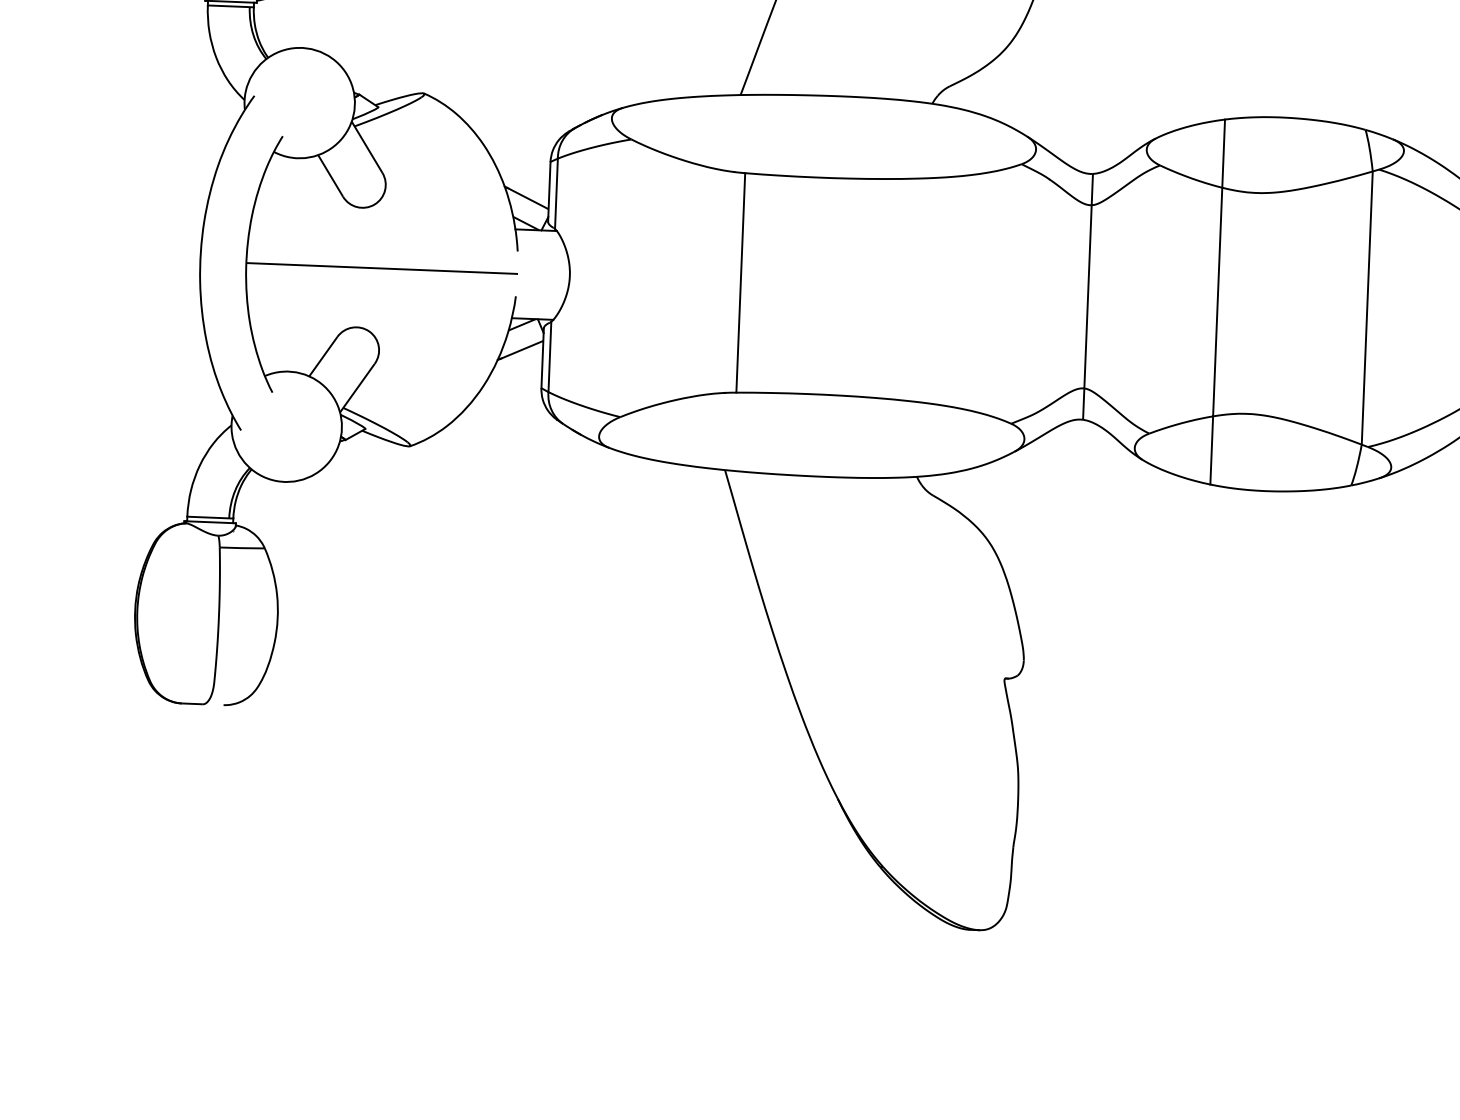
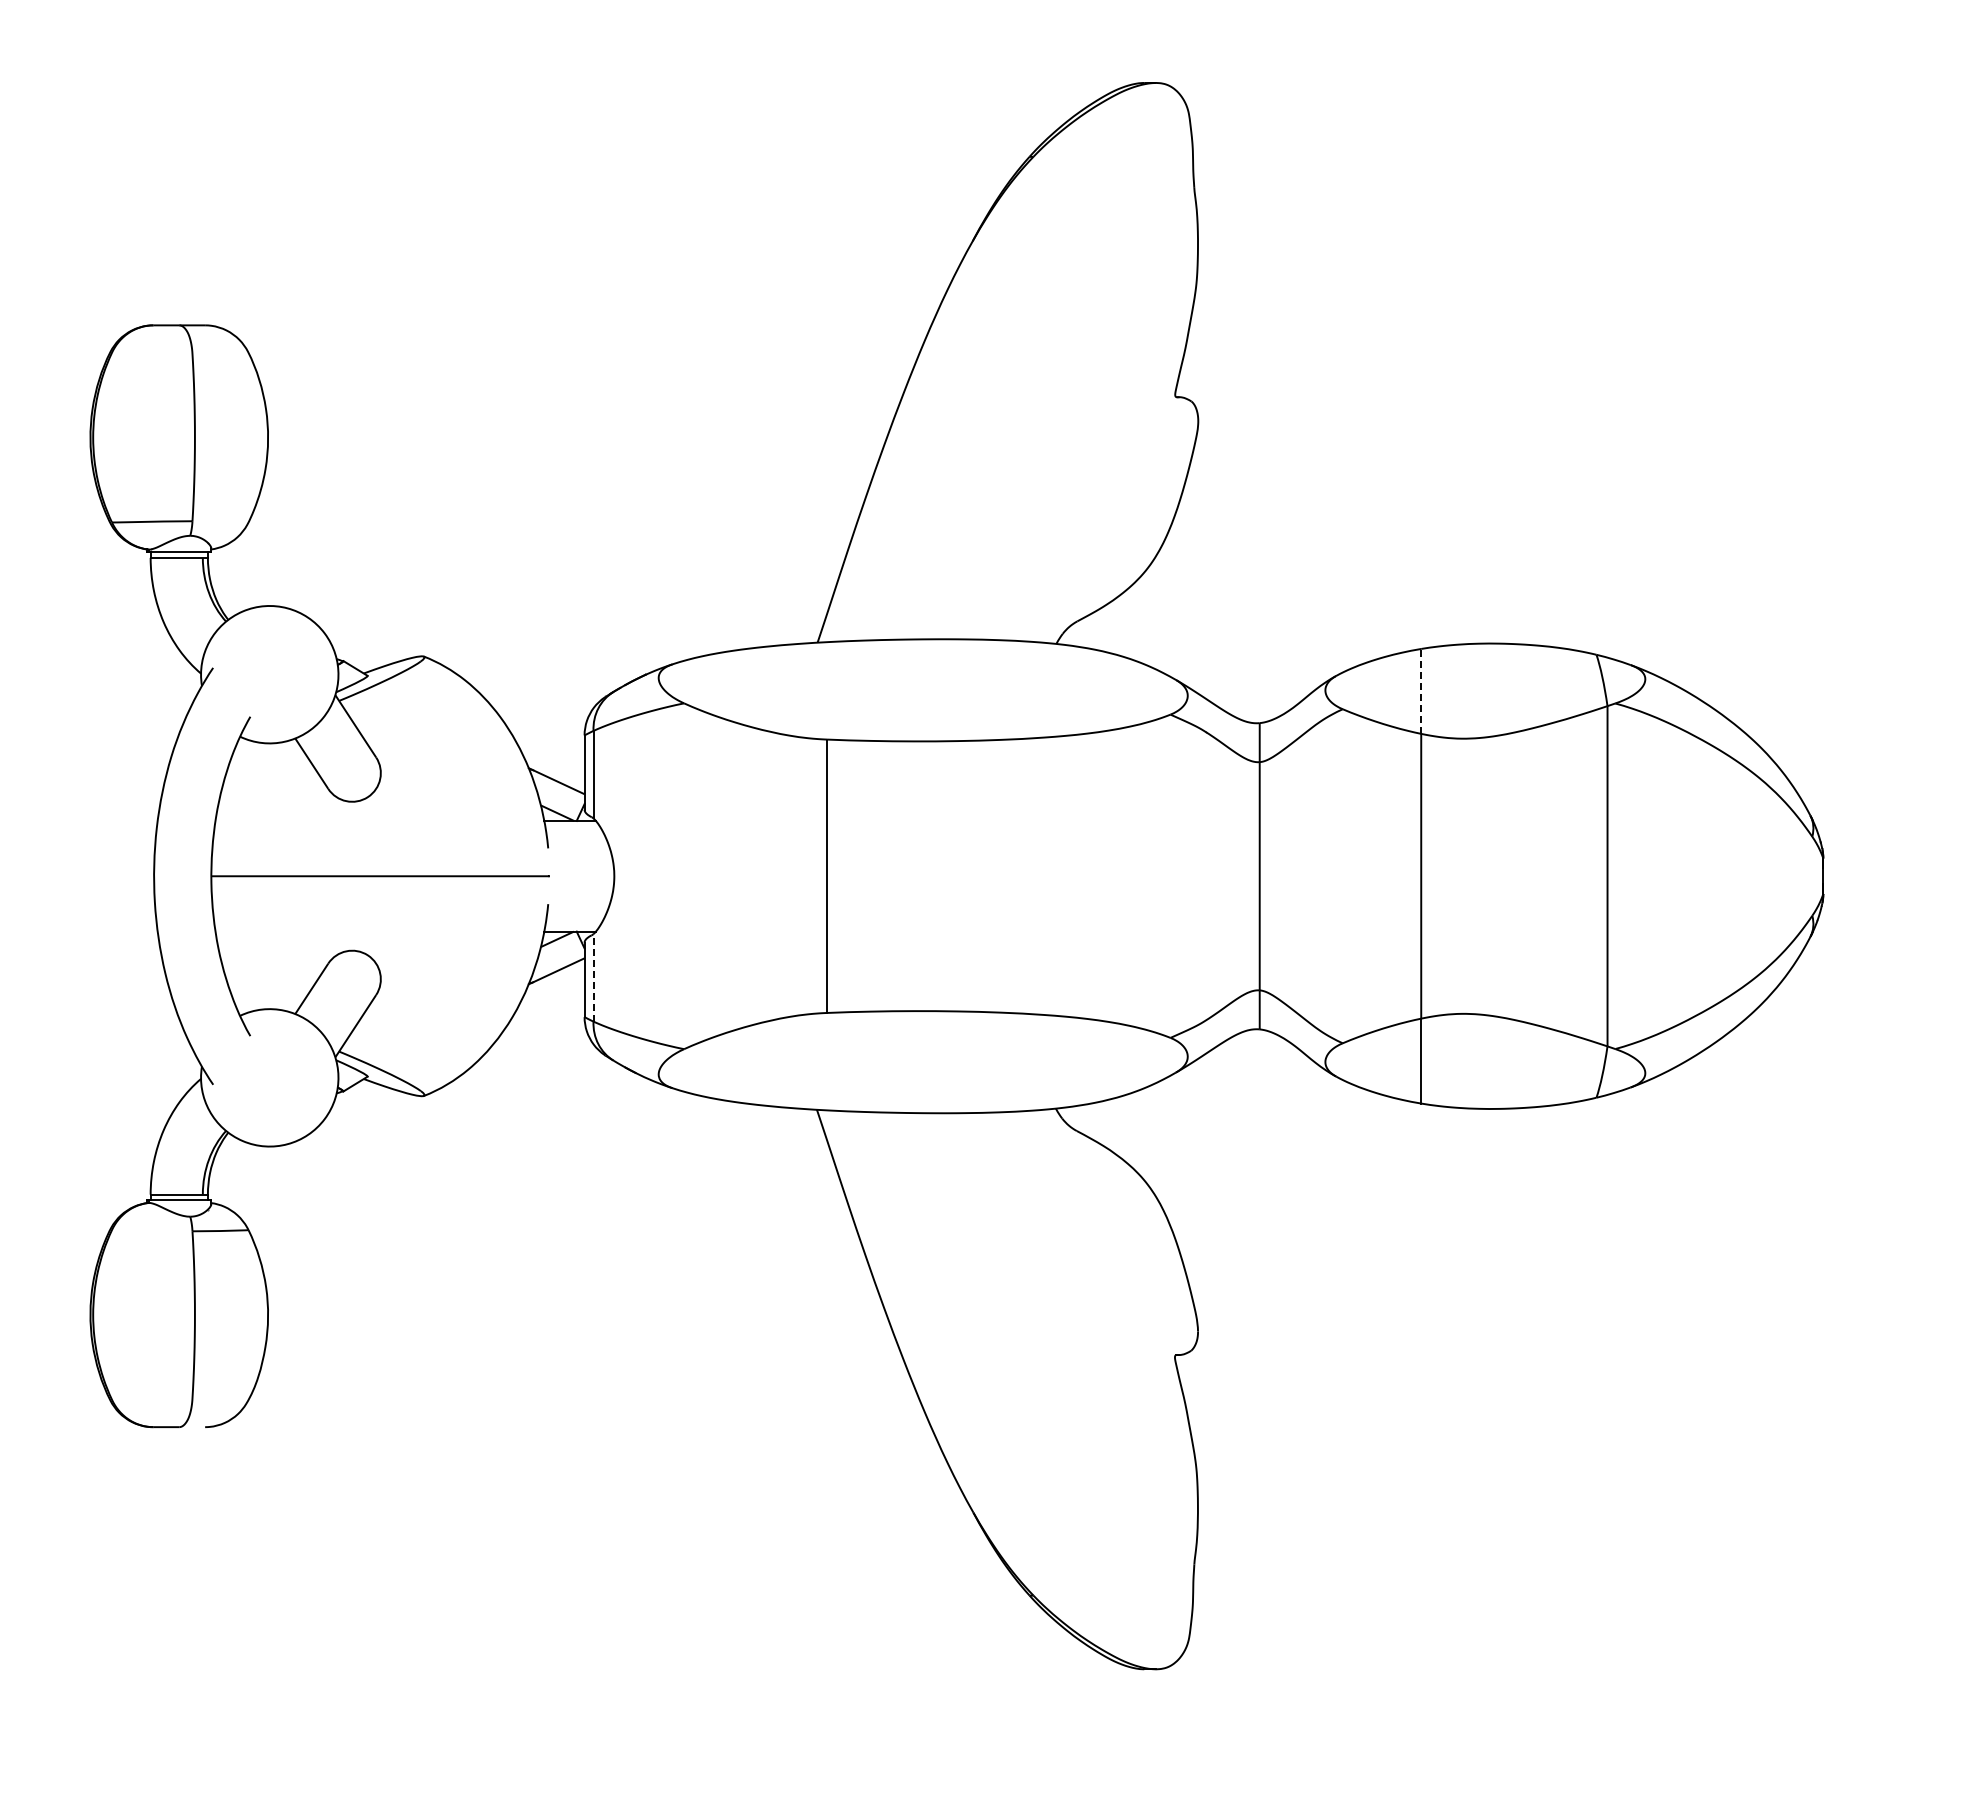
line: (1223, 152) -> (1421, 690), solid -> dashed
line: (549, 356) -> (593, 977), solid -> dashed

